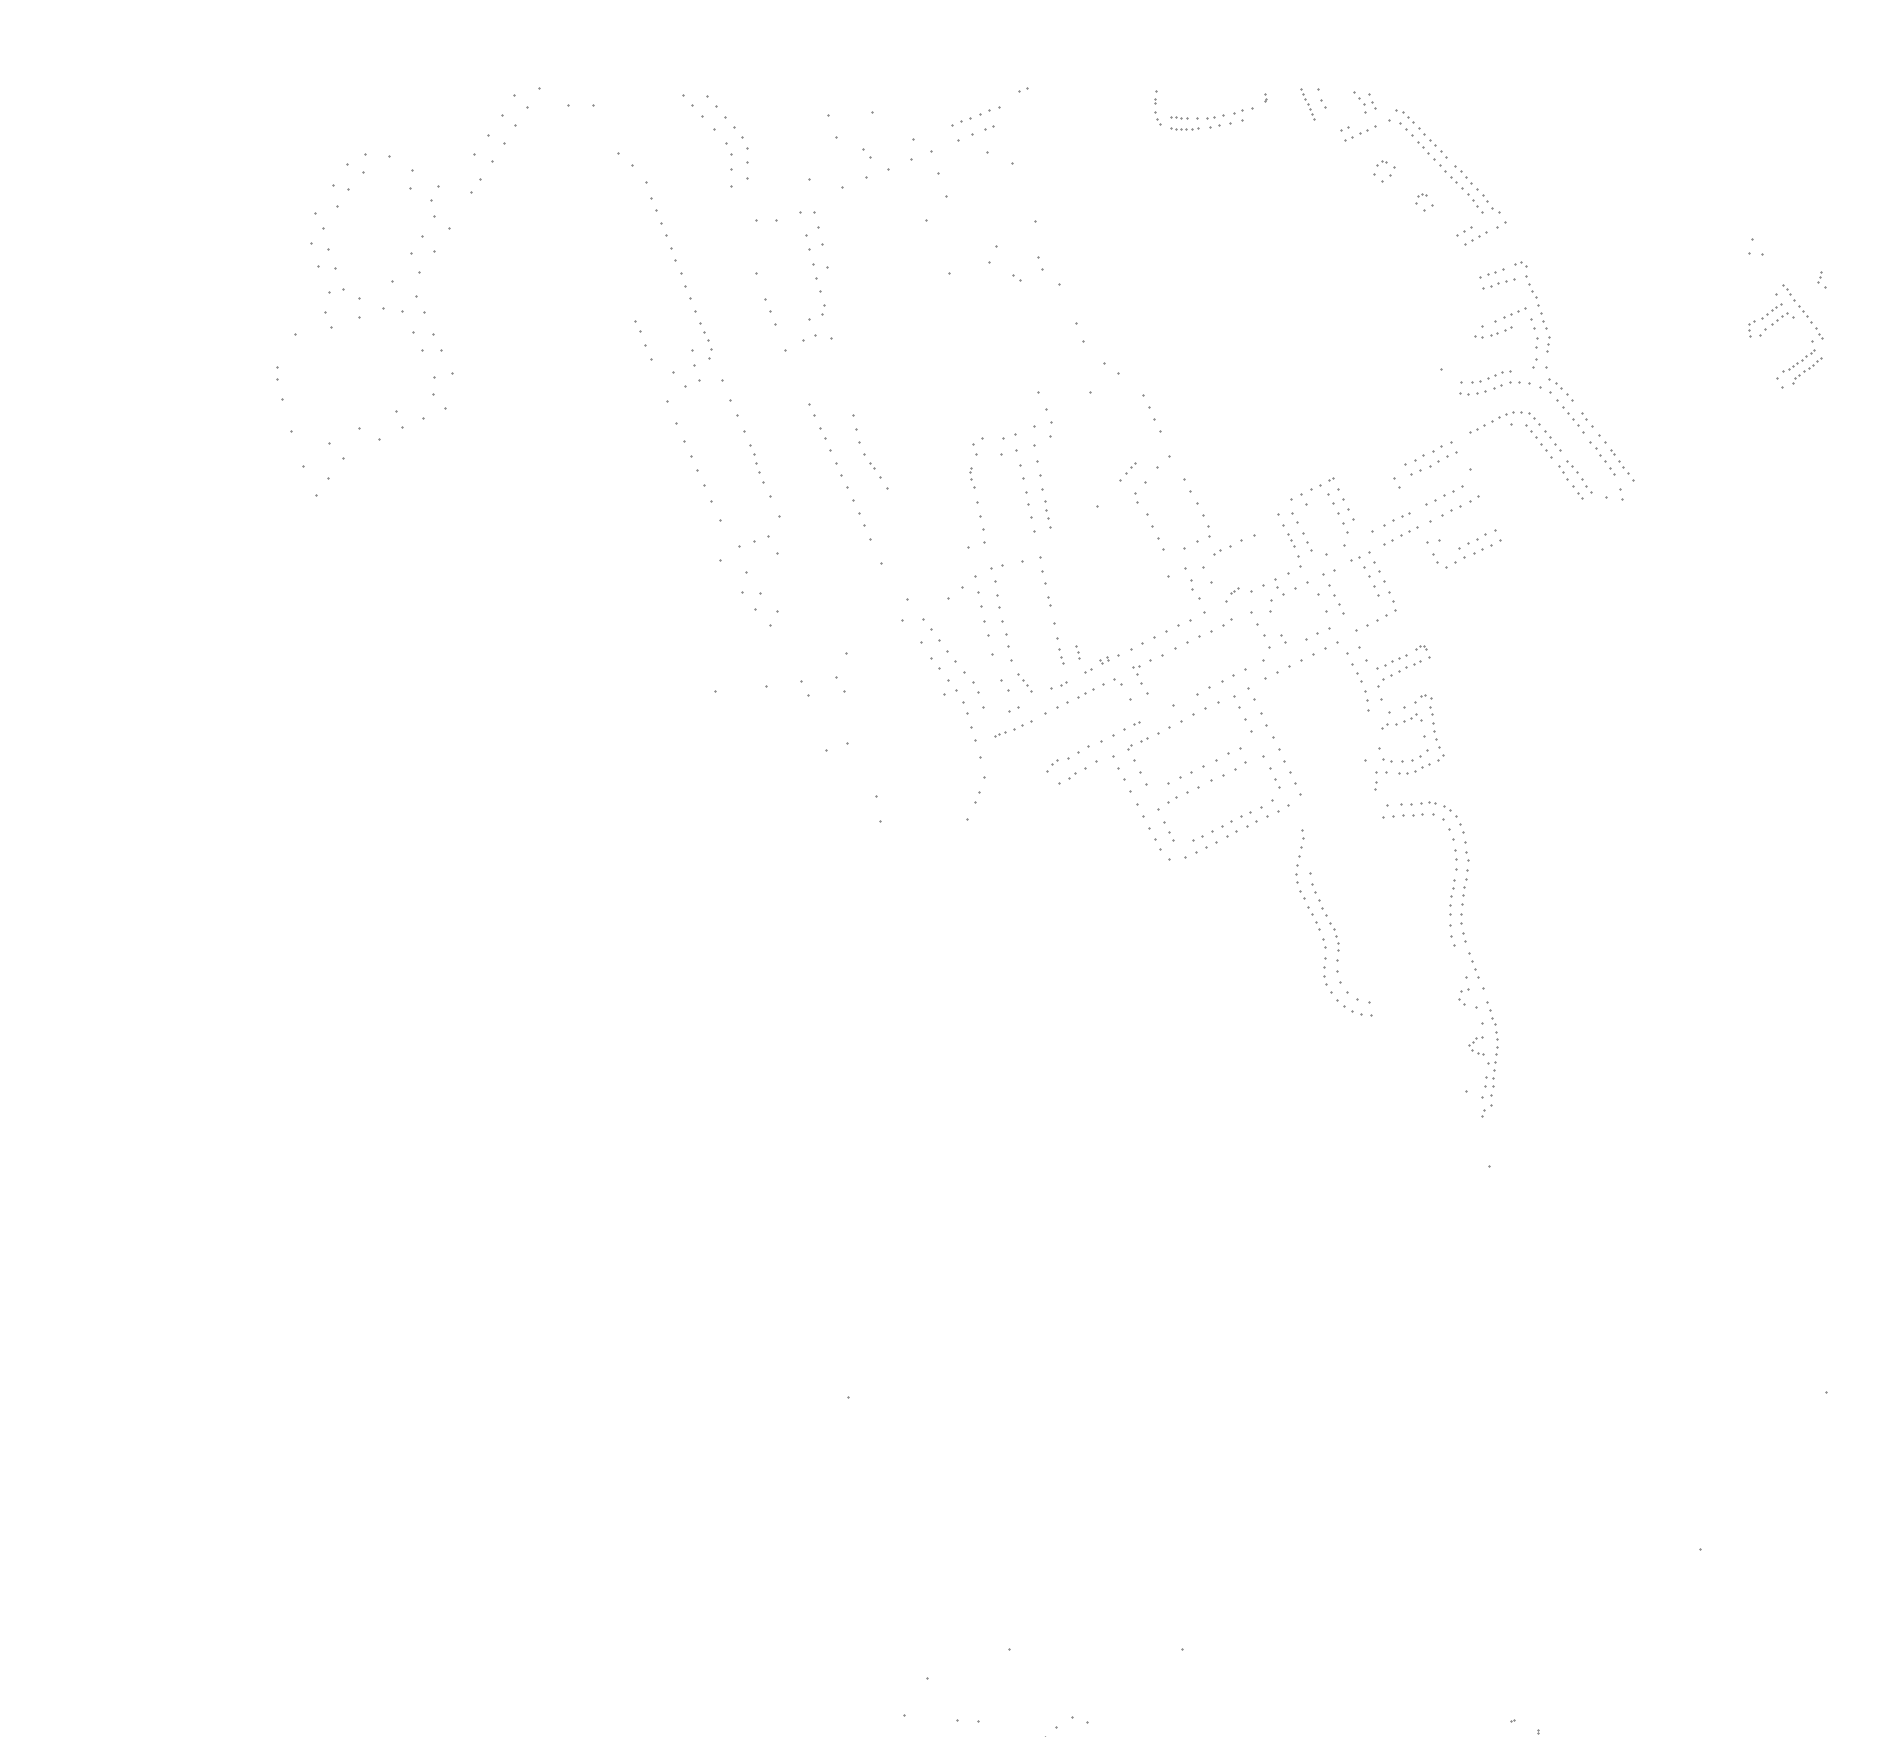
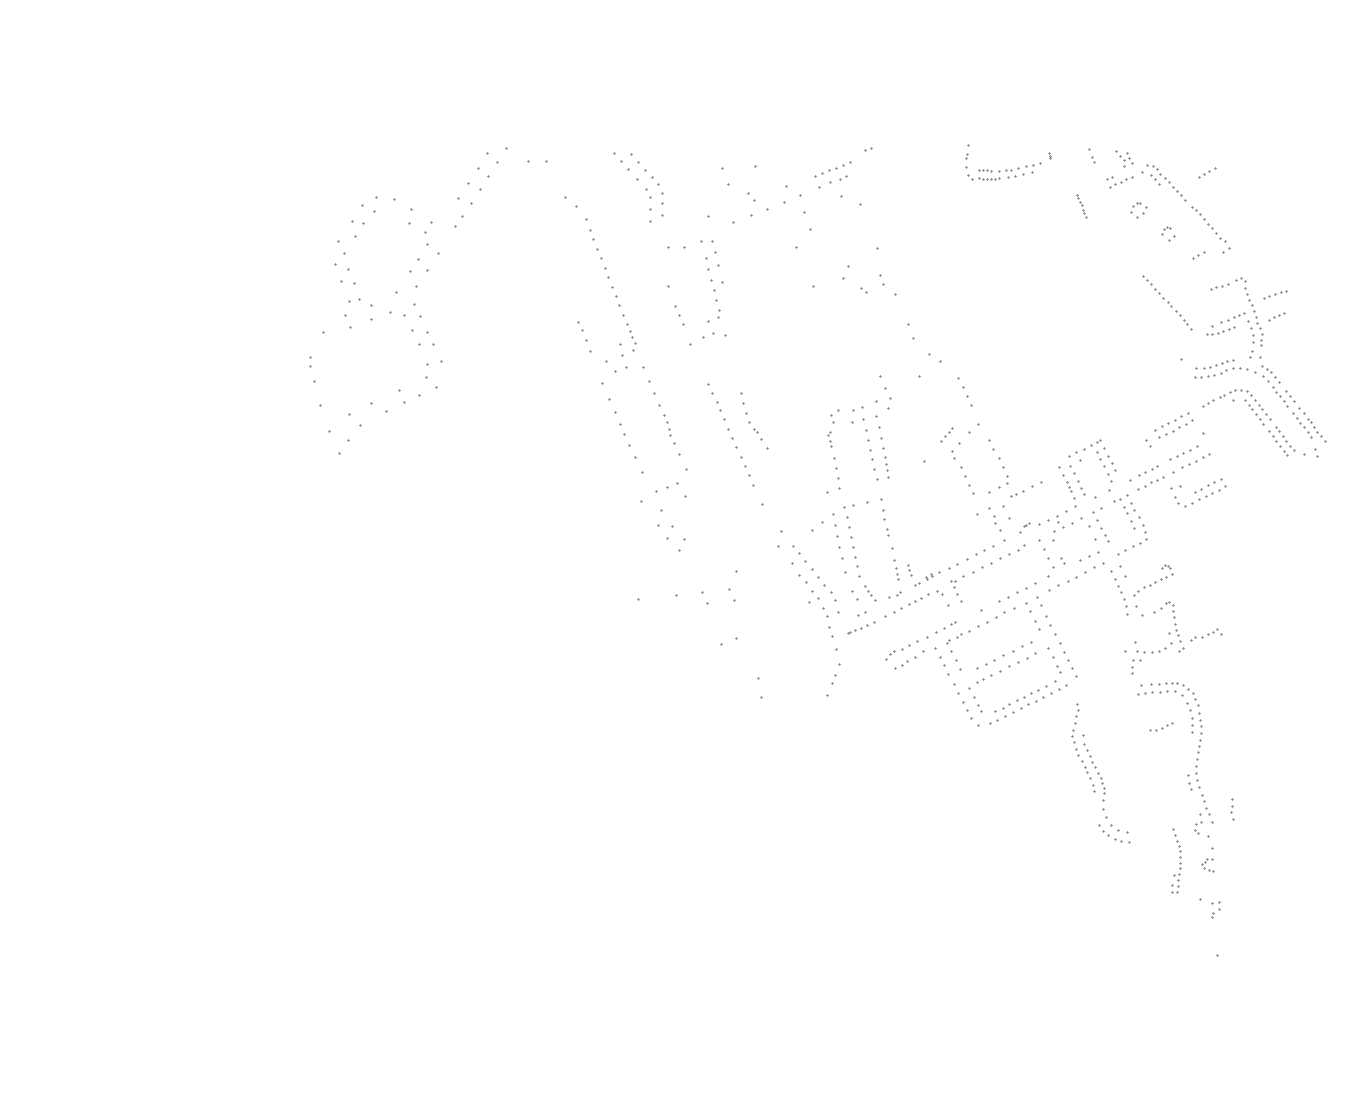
part: (1307, 104) -> (1081, 206), moved
part: (1157, 107) -> (968, 162), size x1.4
part: (1450, 177) -> (1167, 302), moved
part: (1475, 238) -> (1206, 173), moved
part: (1498, 283) -> (1275, 294), moved
part: (1568, 312) -> (1276, 316), added
part: (1391, 661) -> (1144, 577), removed
part: (1401, 721) -> (1206, 634), moved
part: (1414, 768) -> (1161, 726), moved
part: (1452, 897) -> (1189, 753), removed
part: (1325, 971) -> (1232, 809), moved
part: (1491, 1044) -> (1176, 861), moved

